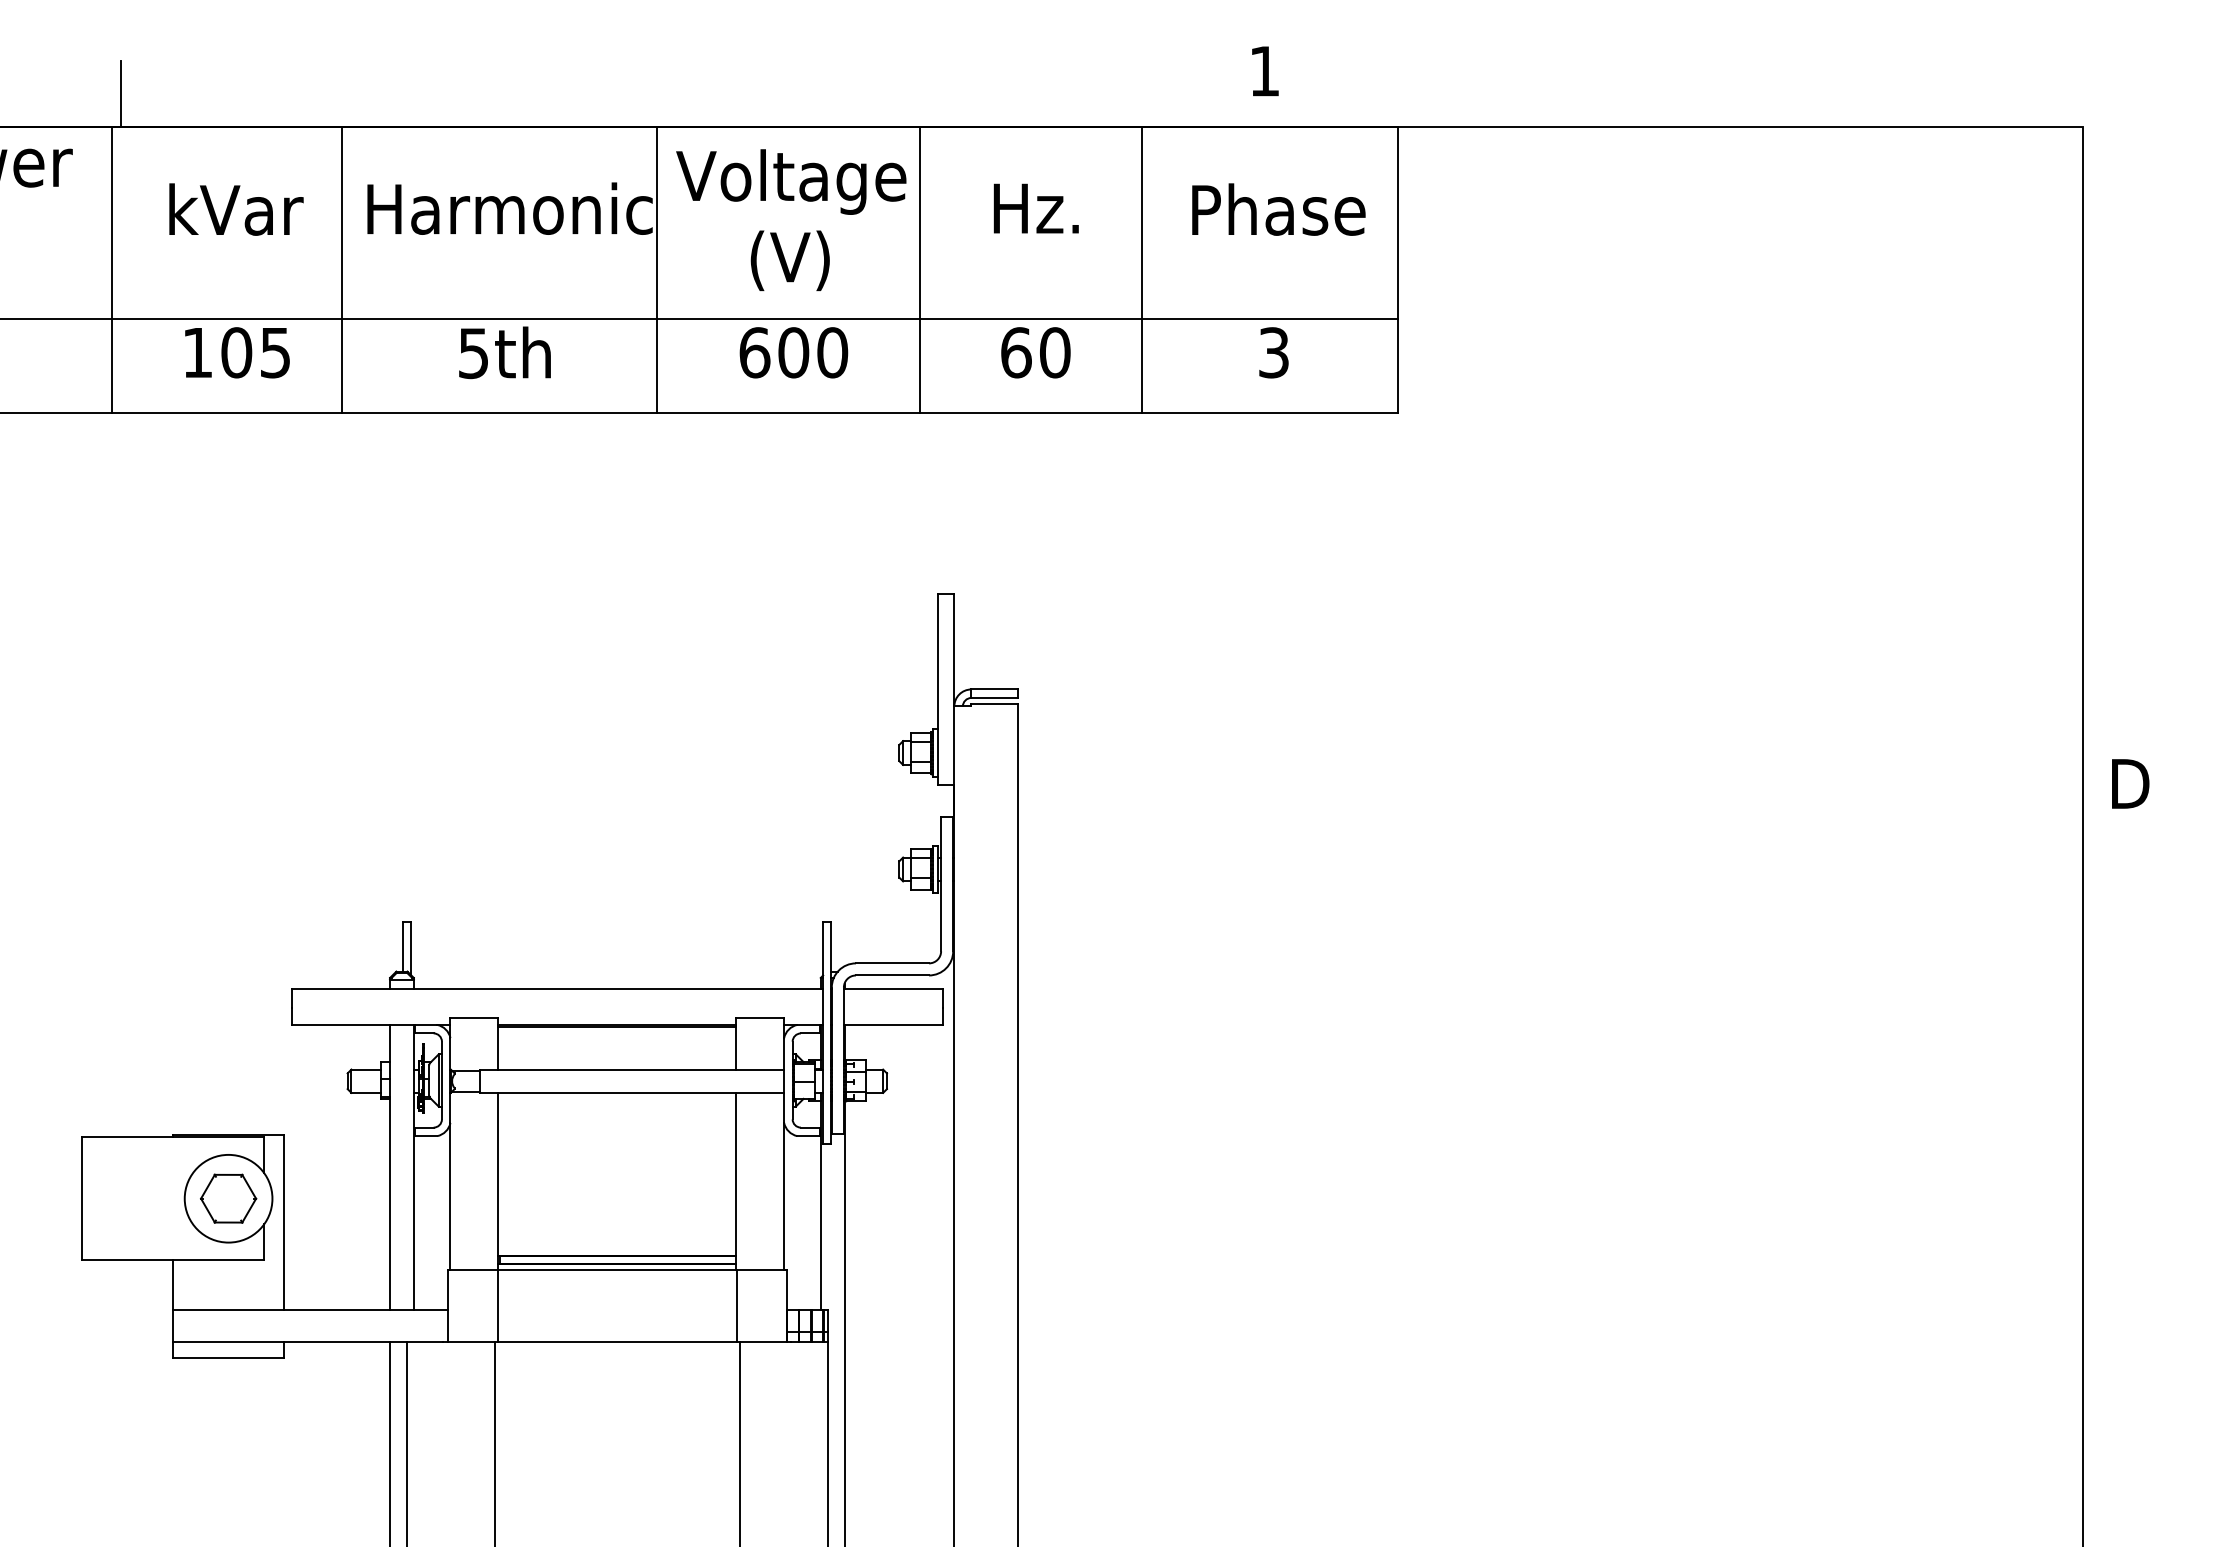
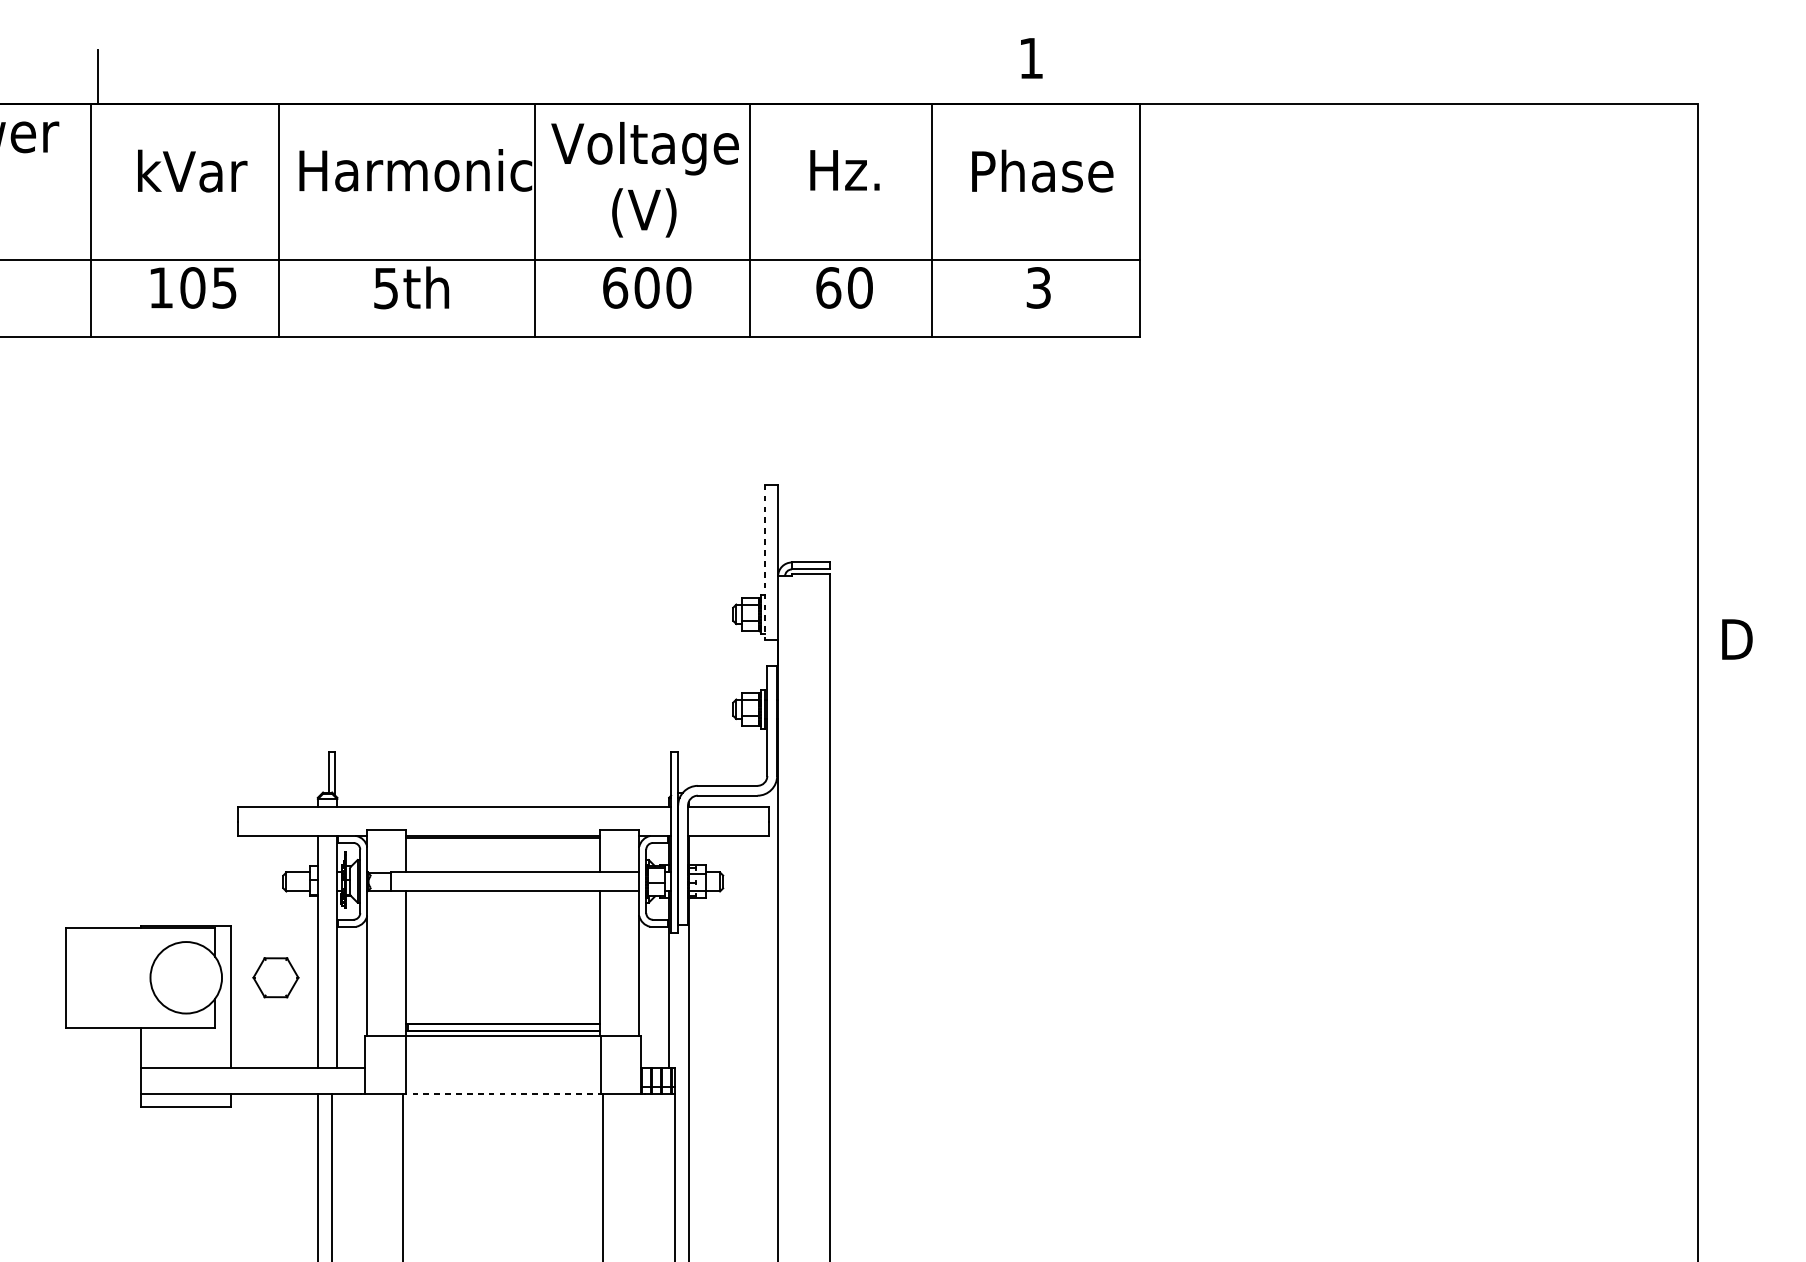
line: (938, 689) -> (765, 562), solid -> dashed
part: (228, 1198) -> (275, 977), moved
line: (617, 1341) -> (503, 1094), solid -> dashed

